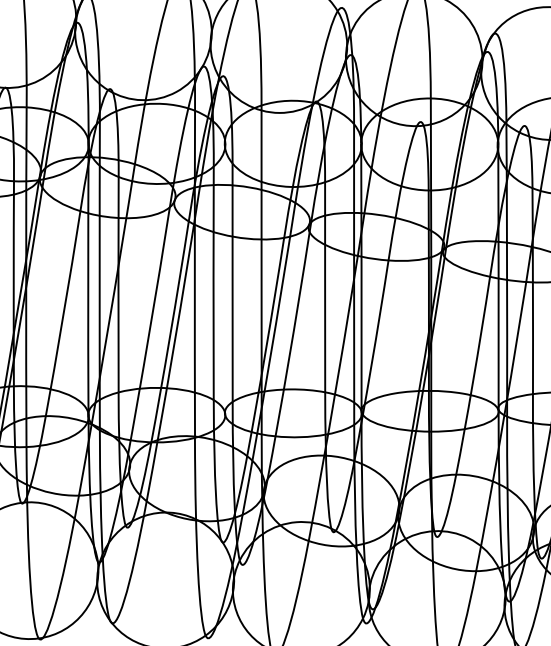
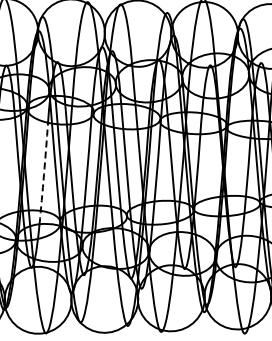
arc: (64, 315) -> (44, 174), solid -> dashed

